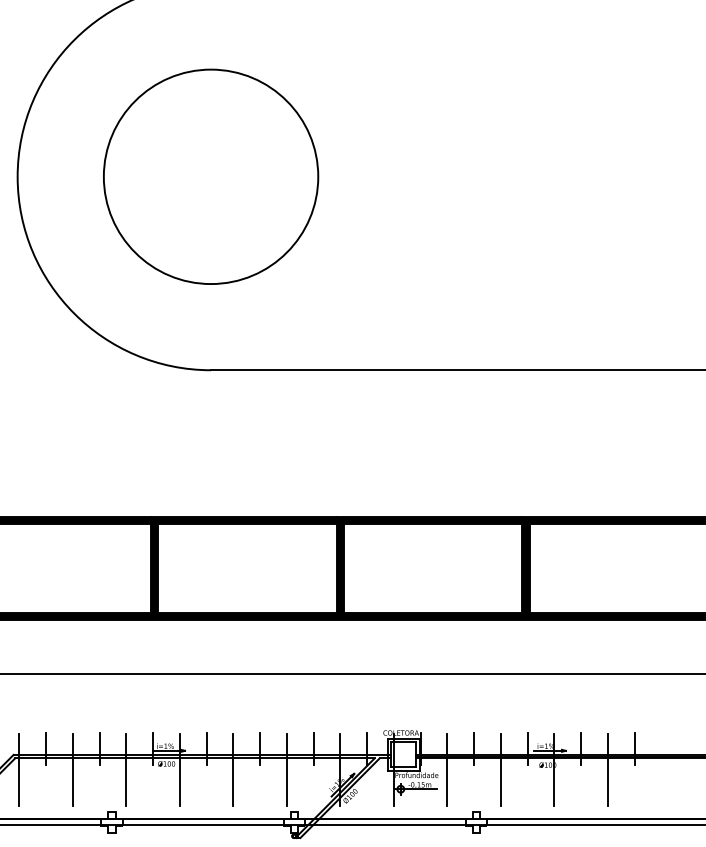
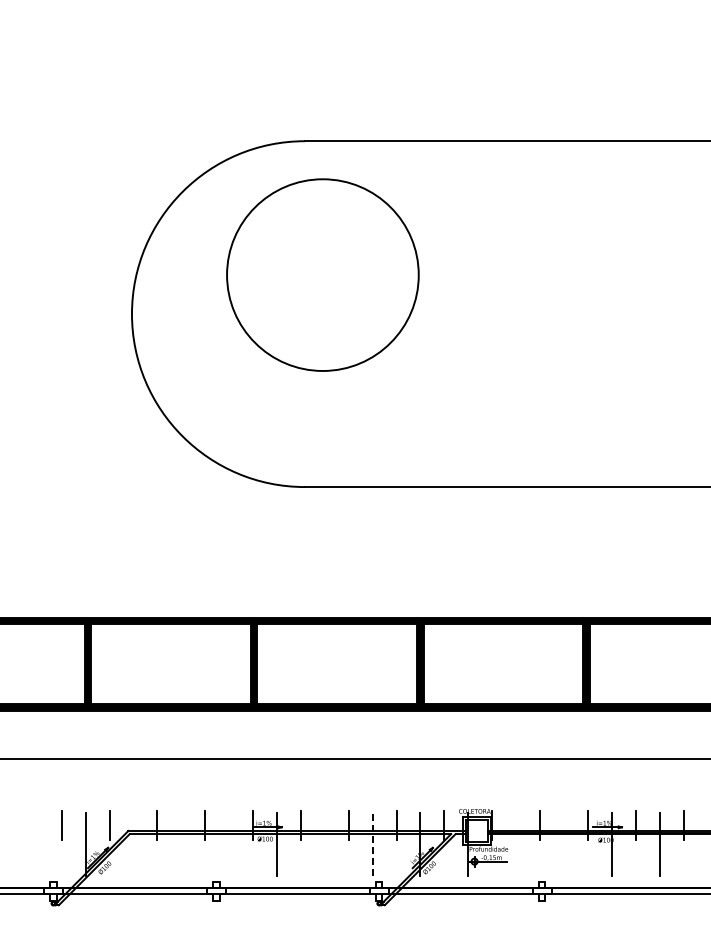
circle: (210, 176) -> (322, 274), moved
line: (19, 770) -> (133, 844), removed
line: (73, 770) -> (181, 844), removed
line: (126, 770) -> (229, 844), removed
line: (232, 770) -> (324, 844), removed
line: (286, 770) -> (372, 844), solid -> dashed
line: (447, 770) -> (516, 844), removed
line: (500, 770) -> (563, 844), removed

